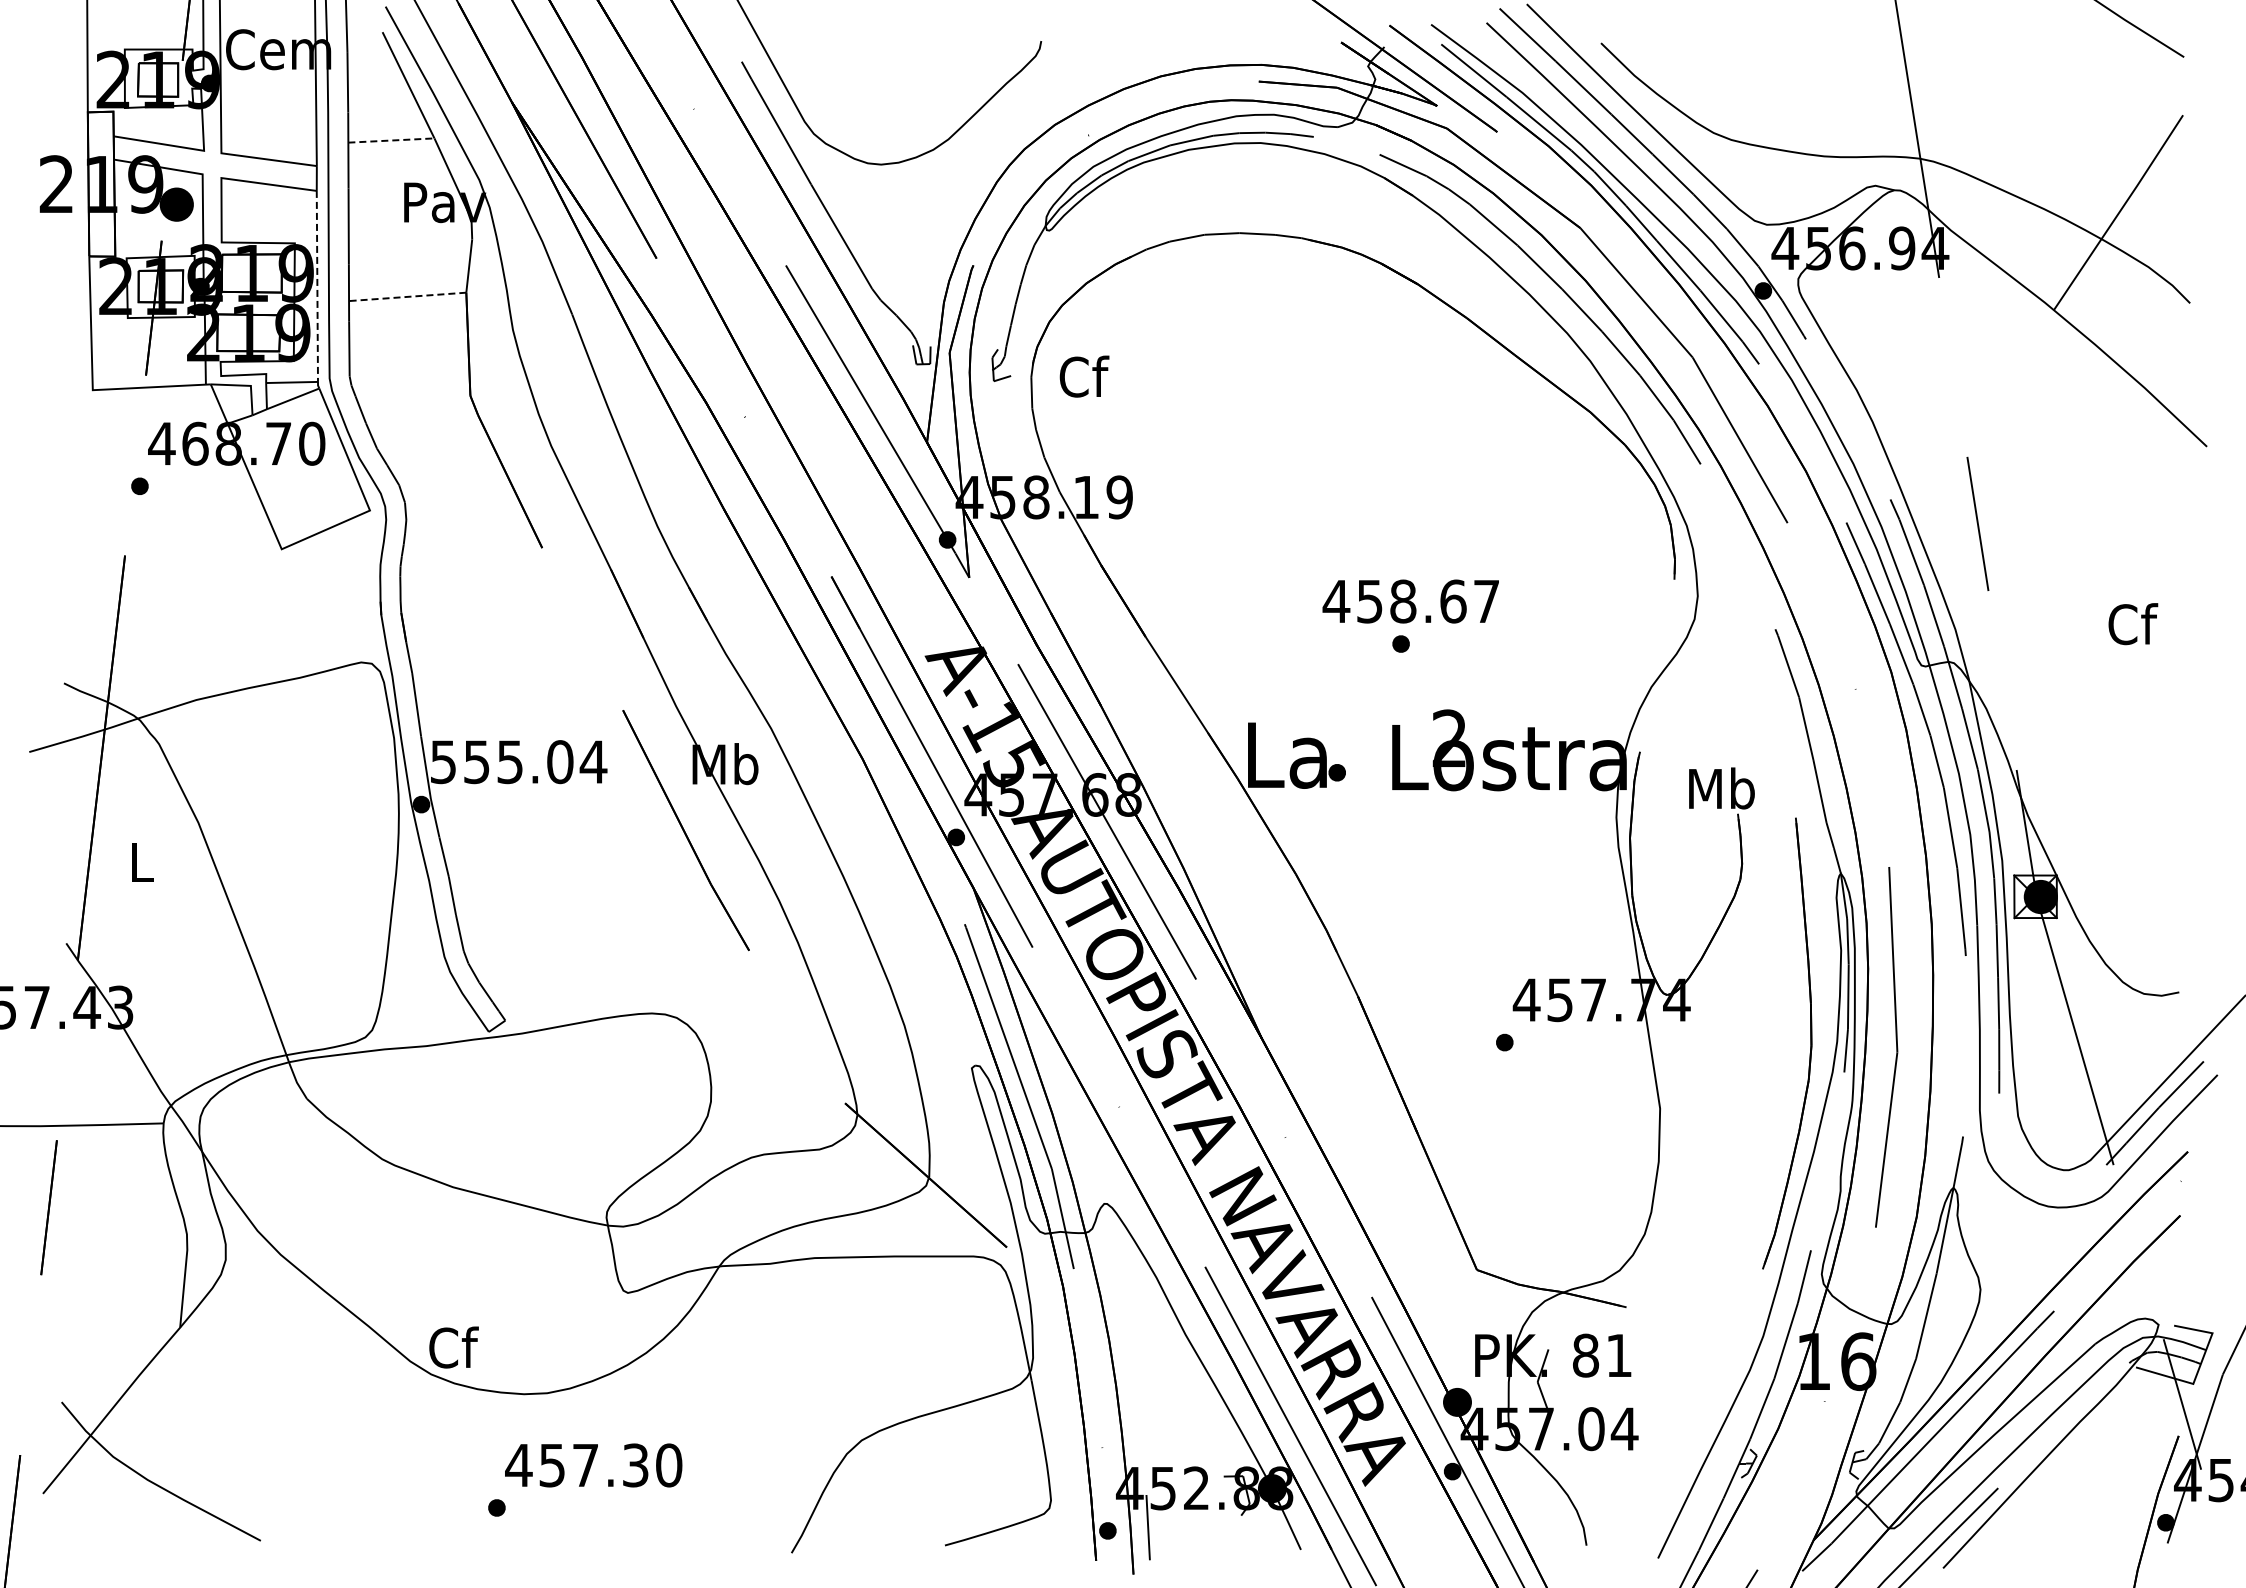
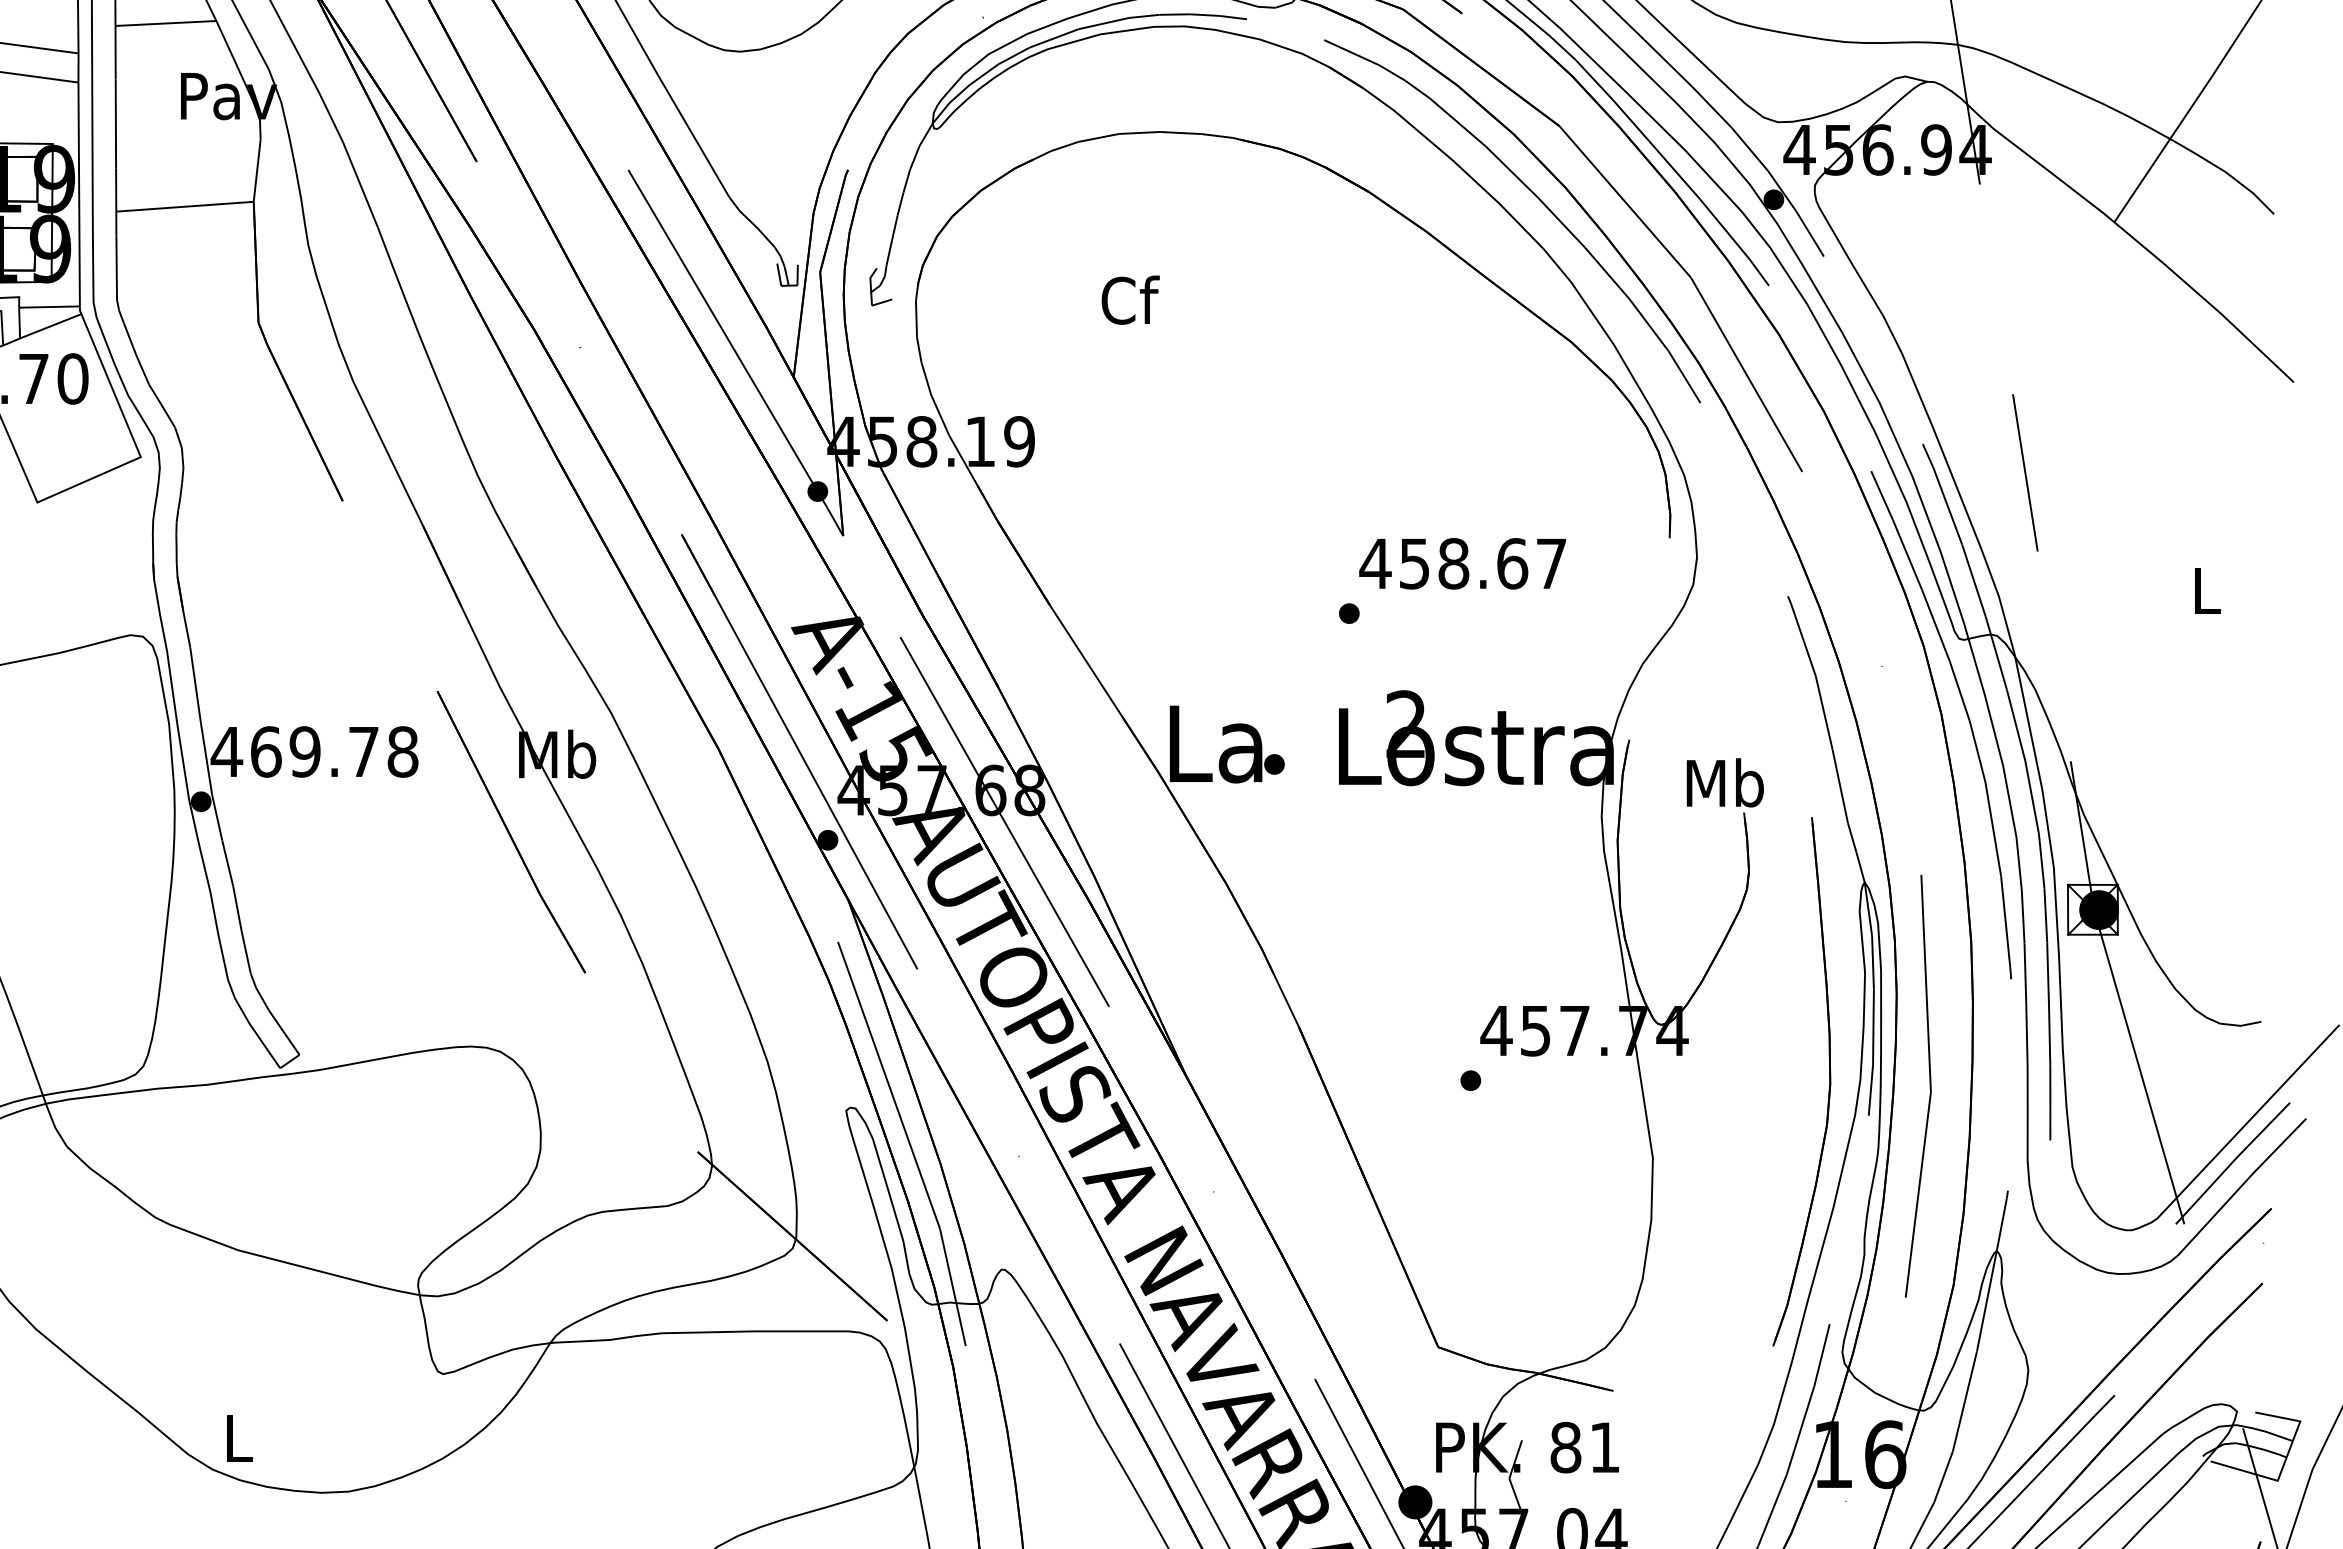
line: (391, 140) -> (166, 23), dashed -> solid
line: (317, 286) -> (79, 194), dashed -> solid
line: (407, 296) -> (184, 206), dashed -> solid
text: (1084, 376) -> (1130, 300), moved
text: (1410, 601) -> (1462, 563), moved
text: (2133, 624) -> (2207, 590), Cf -> L
text: (518, 762) -> (314, 752), 555.04 -> 469.78
text: (453, 1347) -> (238, 1438), Cf -> L

